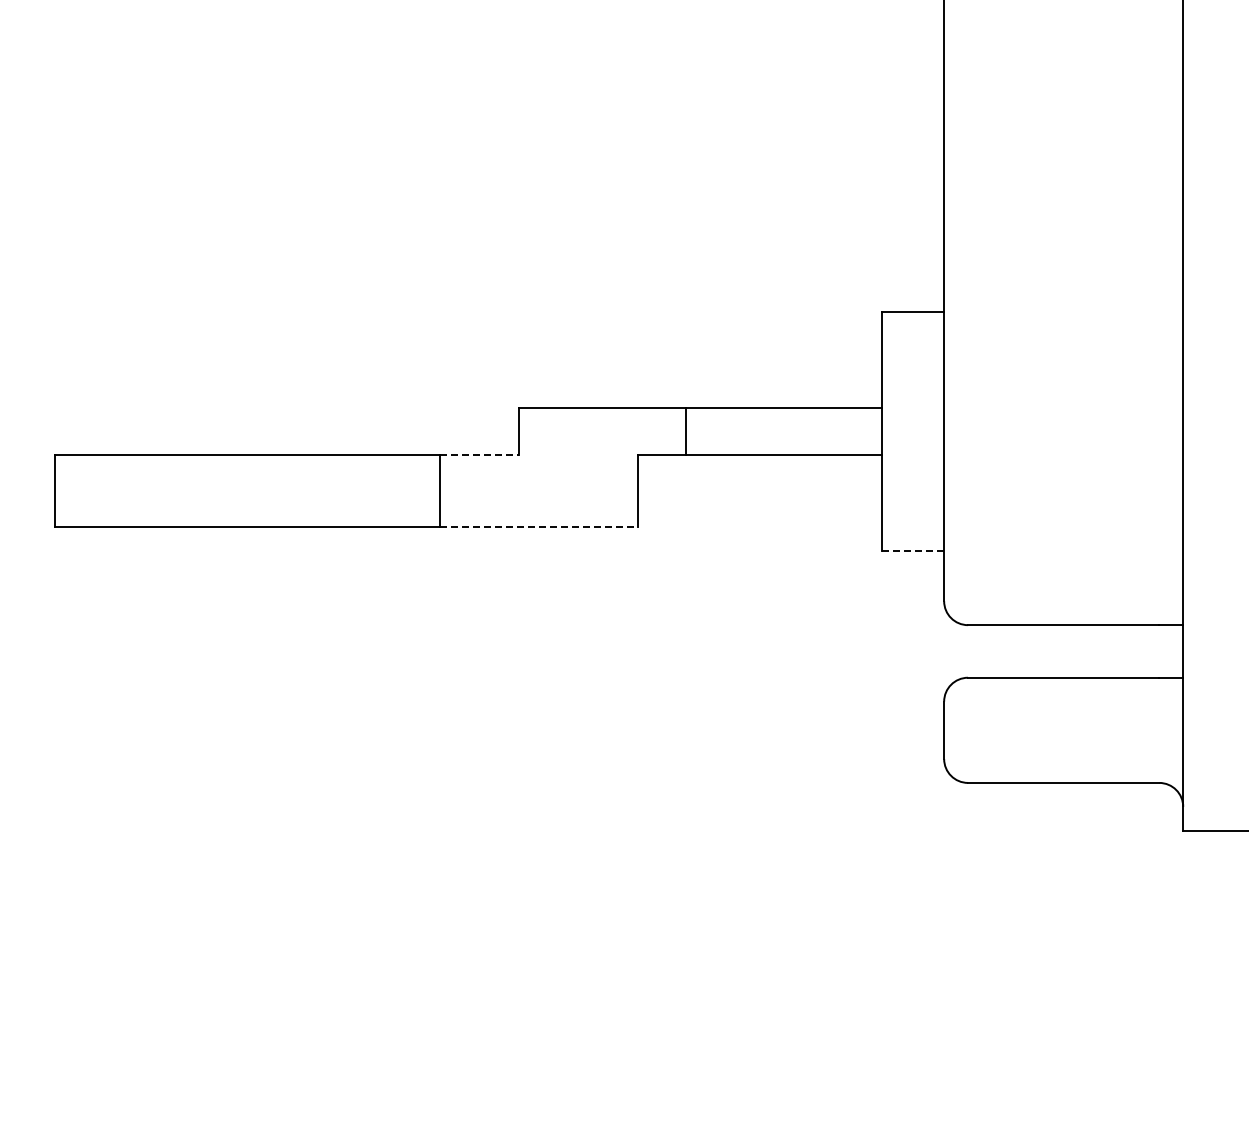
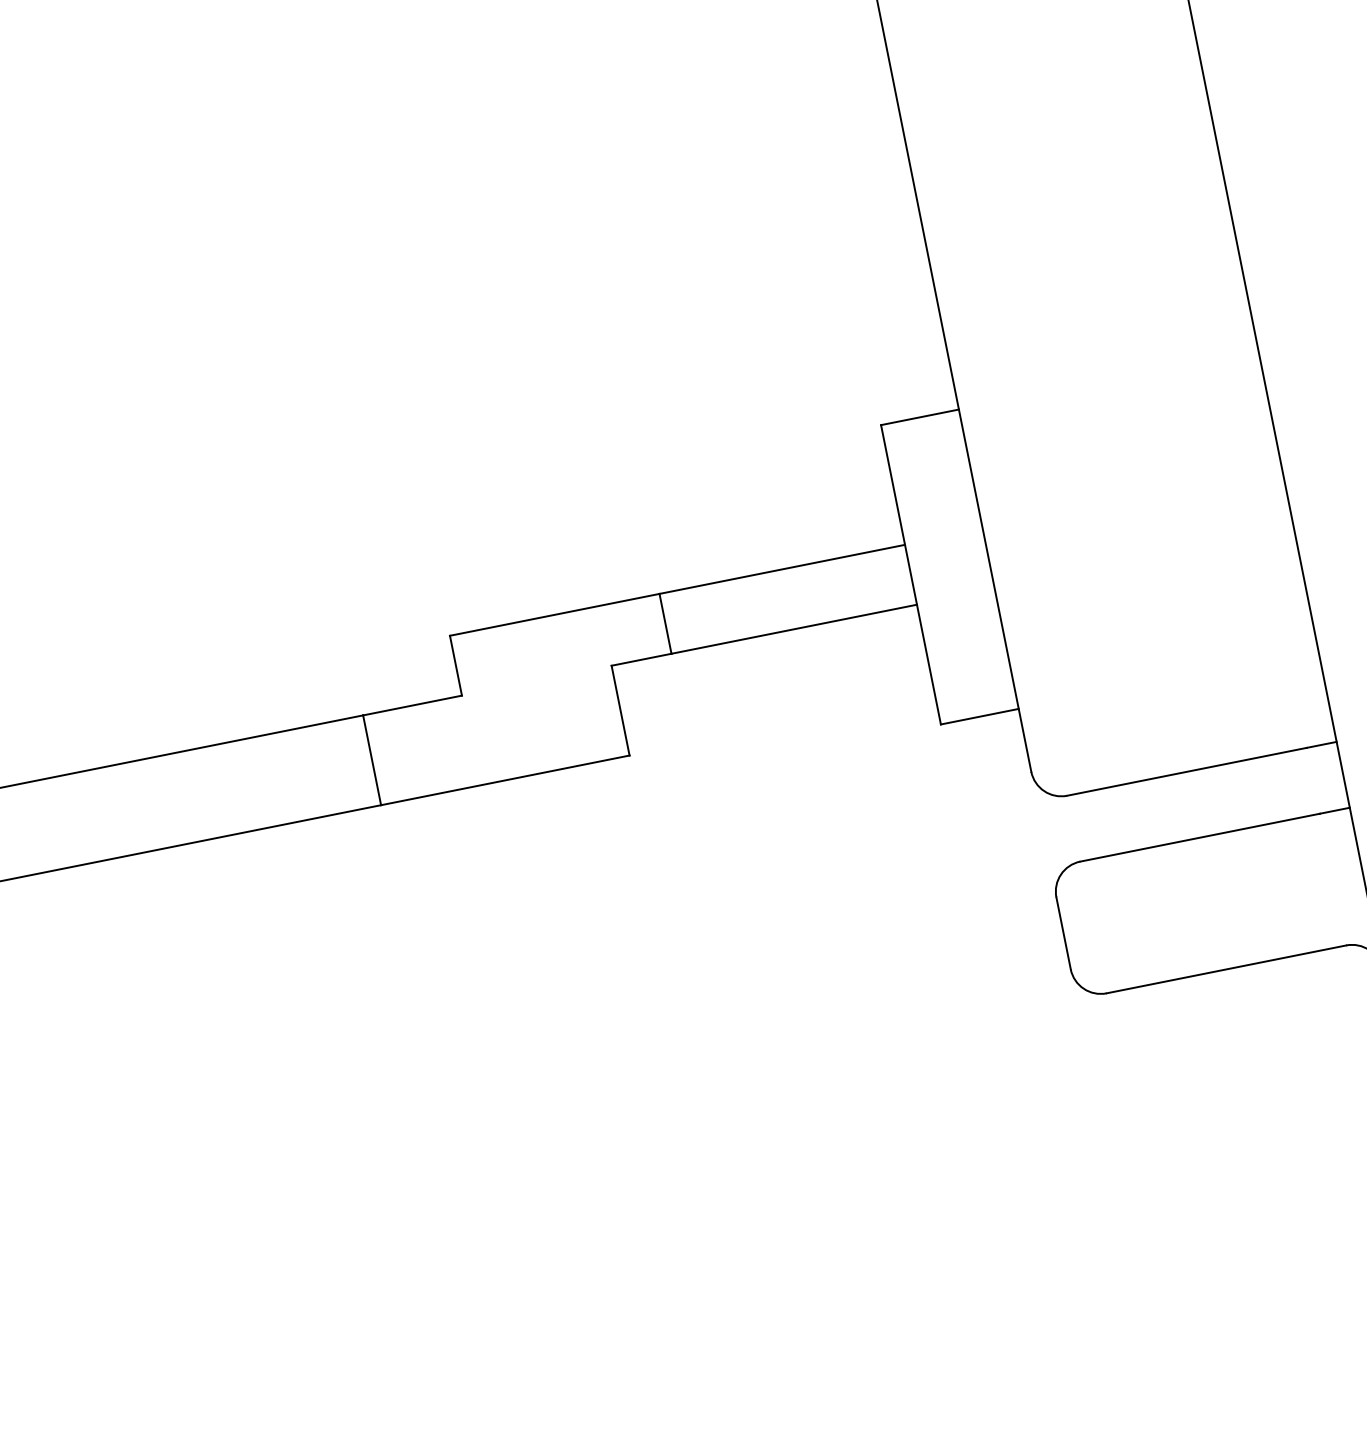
line: (479, 455) -> (412, 705), dashed -> solid
line: (539, 527) -> (506, 780), dashed -> solid
line: (912, 551) -> (979, 717), dashed -> solid

